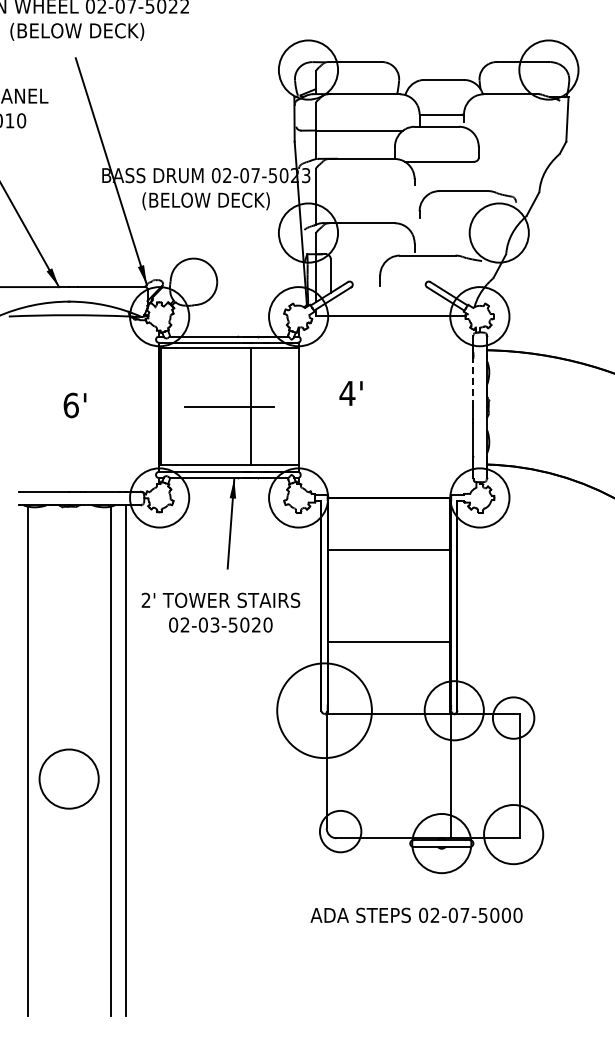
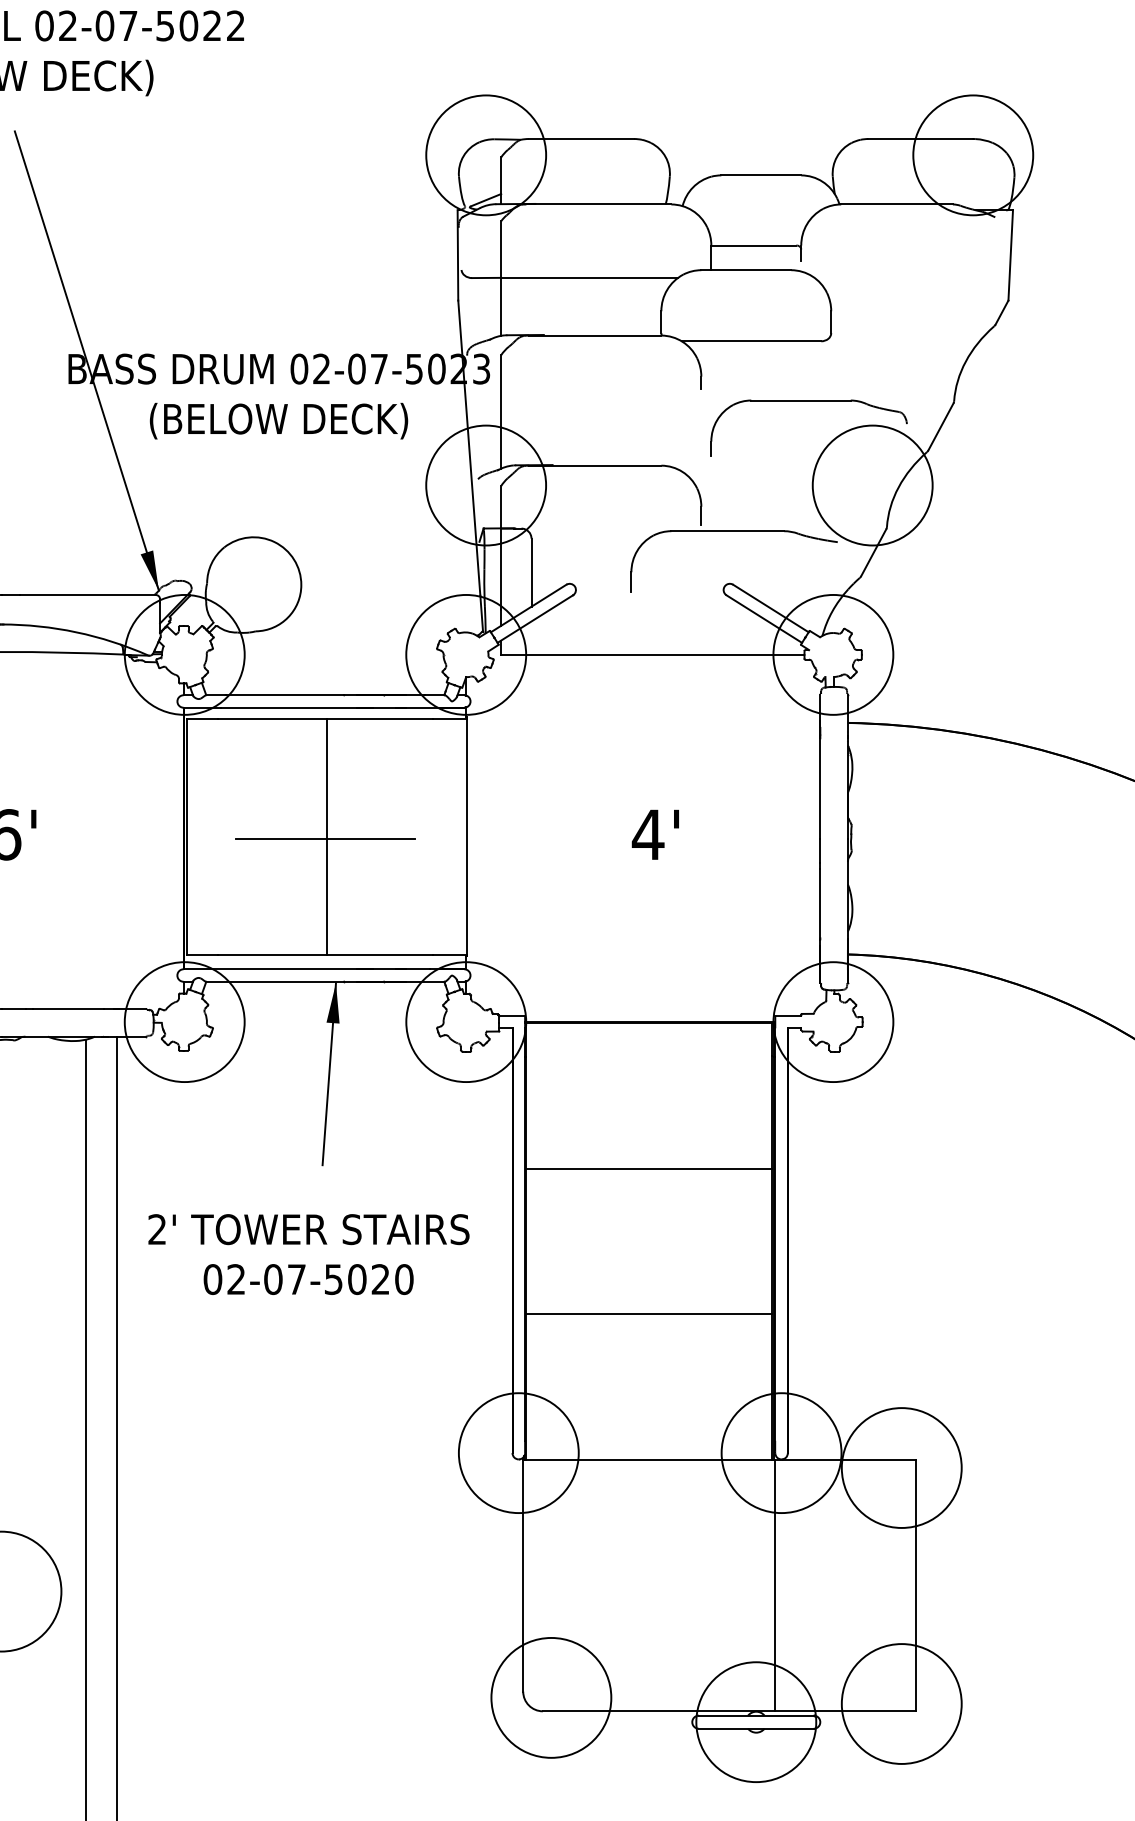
line: (473, 382) -> (820, 788), dashed -> solid
text: (350, 393) -> (654, 834), moved
line: (250, 406) -> (326, 836), moved
line: (388, 550) -> (648, 1169), moved
text: (214, 624) -> (295, 1278), 02-03-5020 -> 02-07-5020
circle: (324, 710) -> (518, 1452), size x0.62
circle: (513, 717) -> (901, 1466), size x1.43
circle: (340, 831) -> (551, 1697), size x1.43

